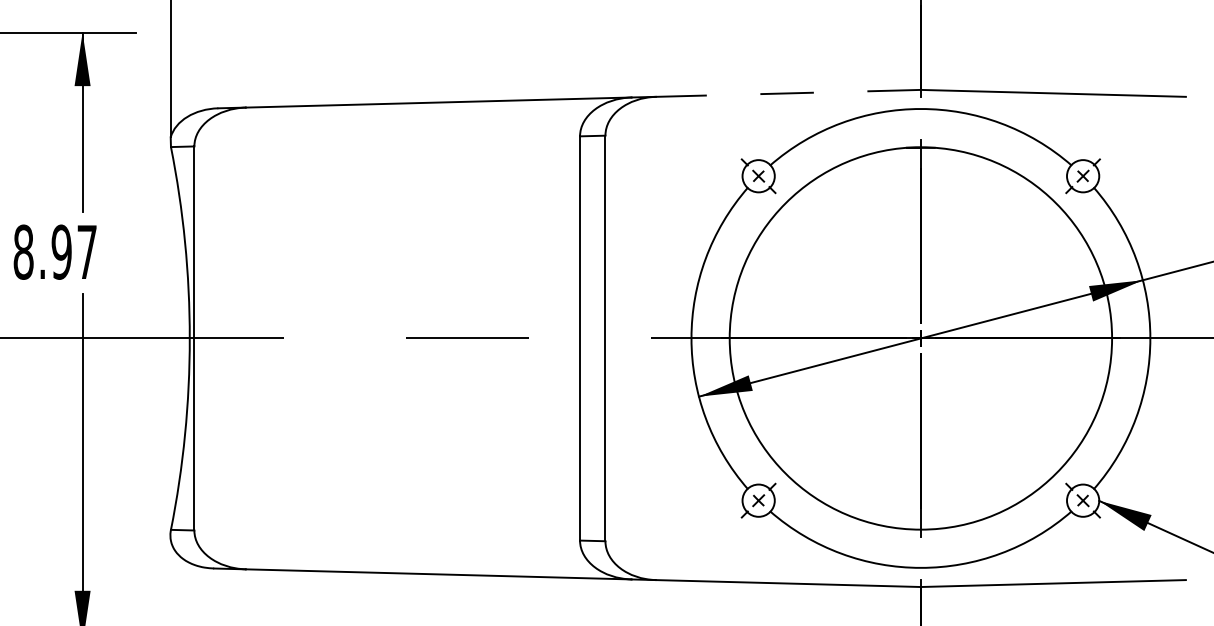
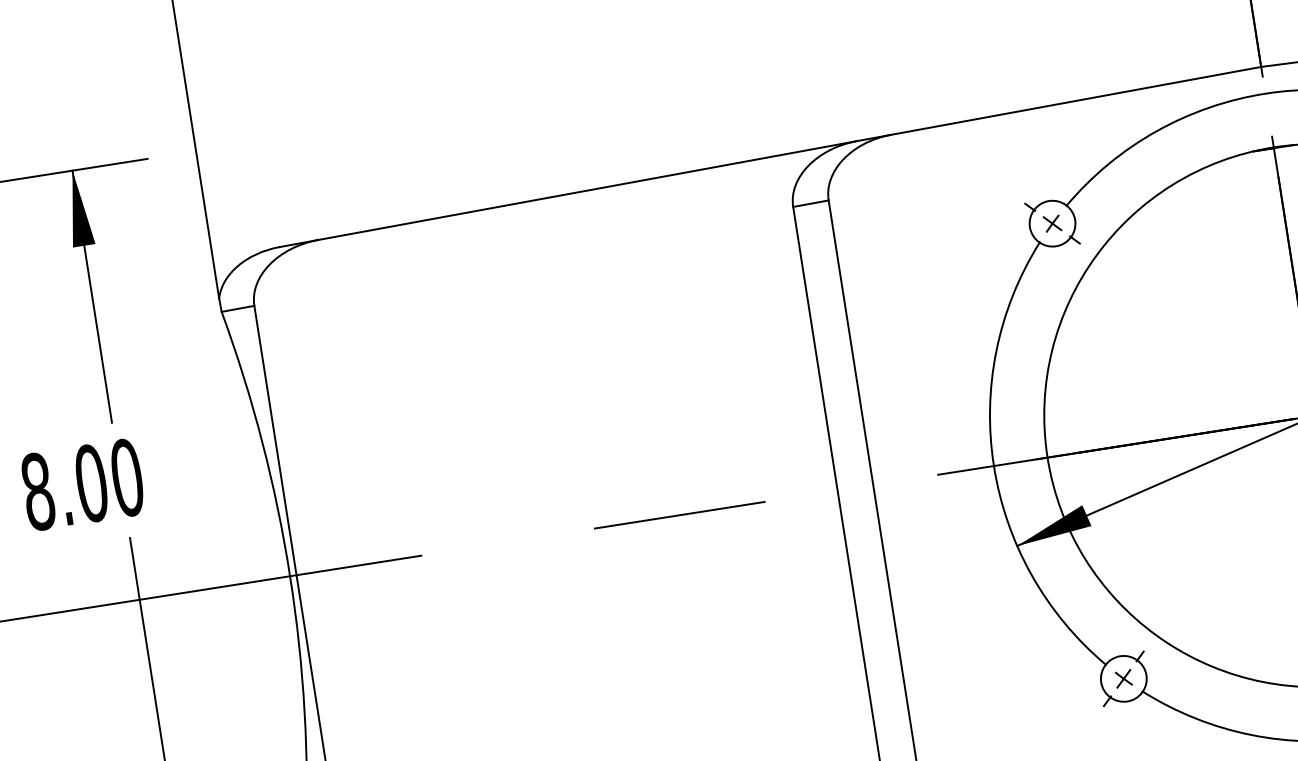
line: (788, 93) -> (1076, 101), dashed -> solid
text: (74, 251) -> (109, 479), 8.97 -> 8.00

